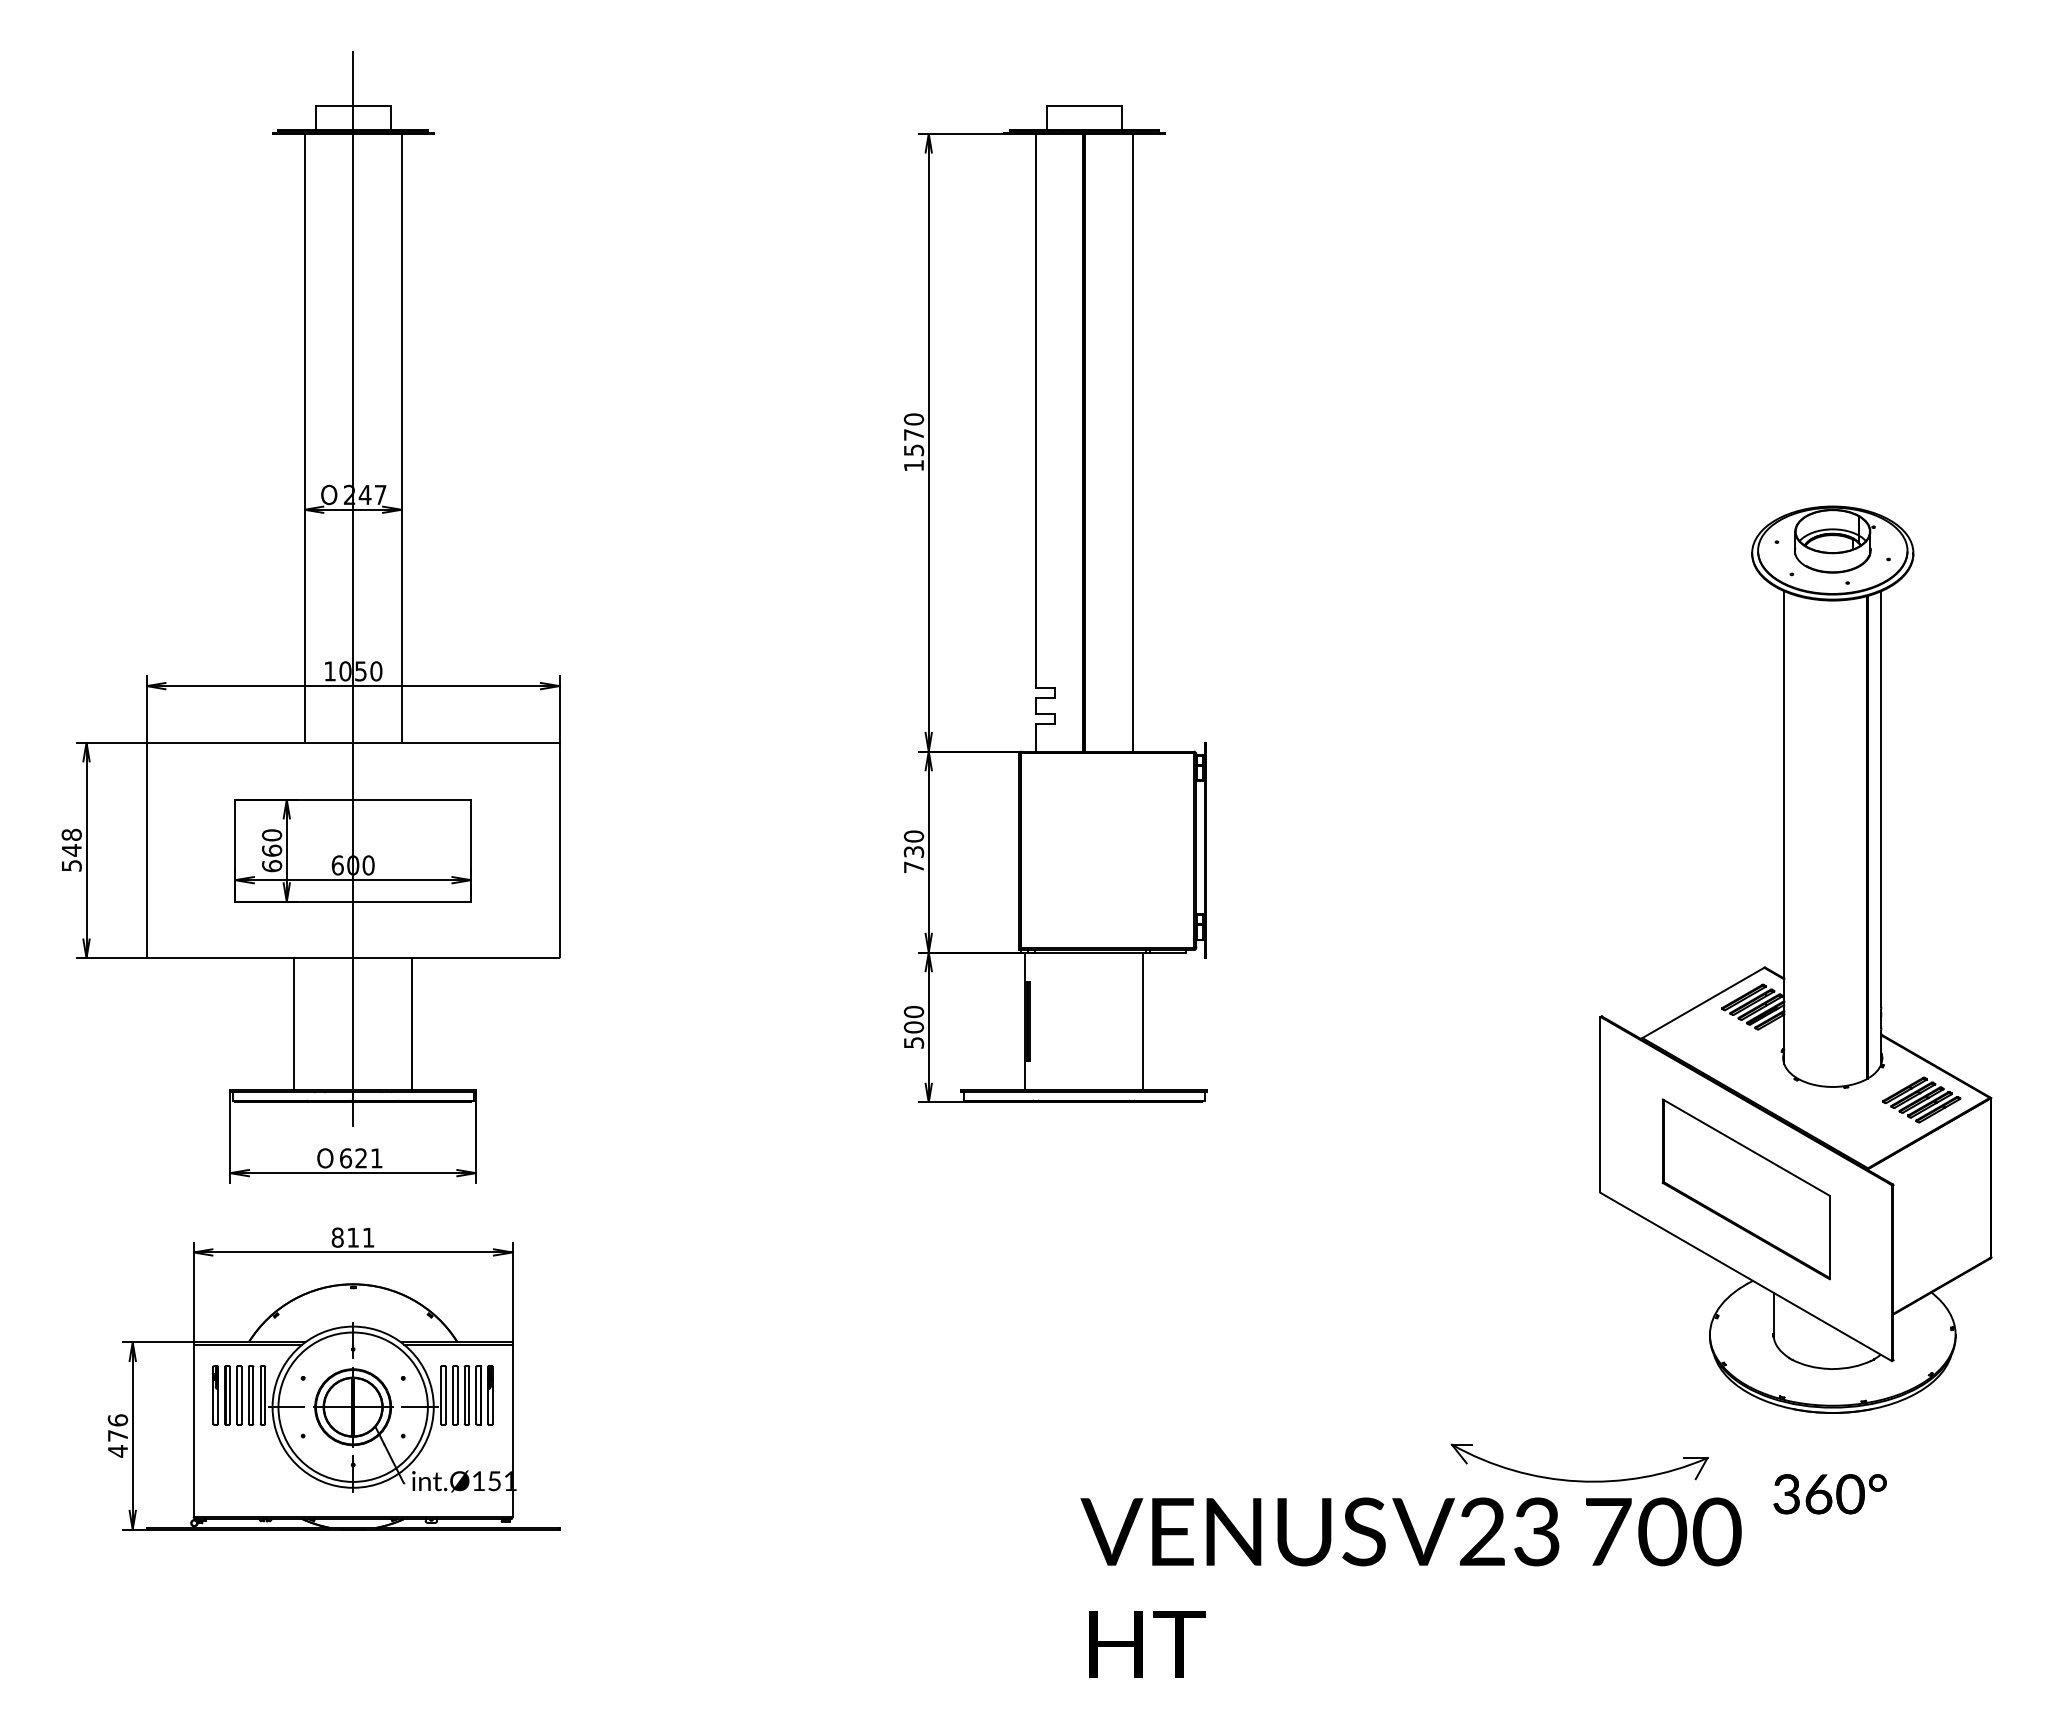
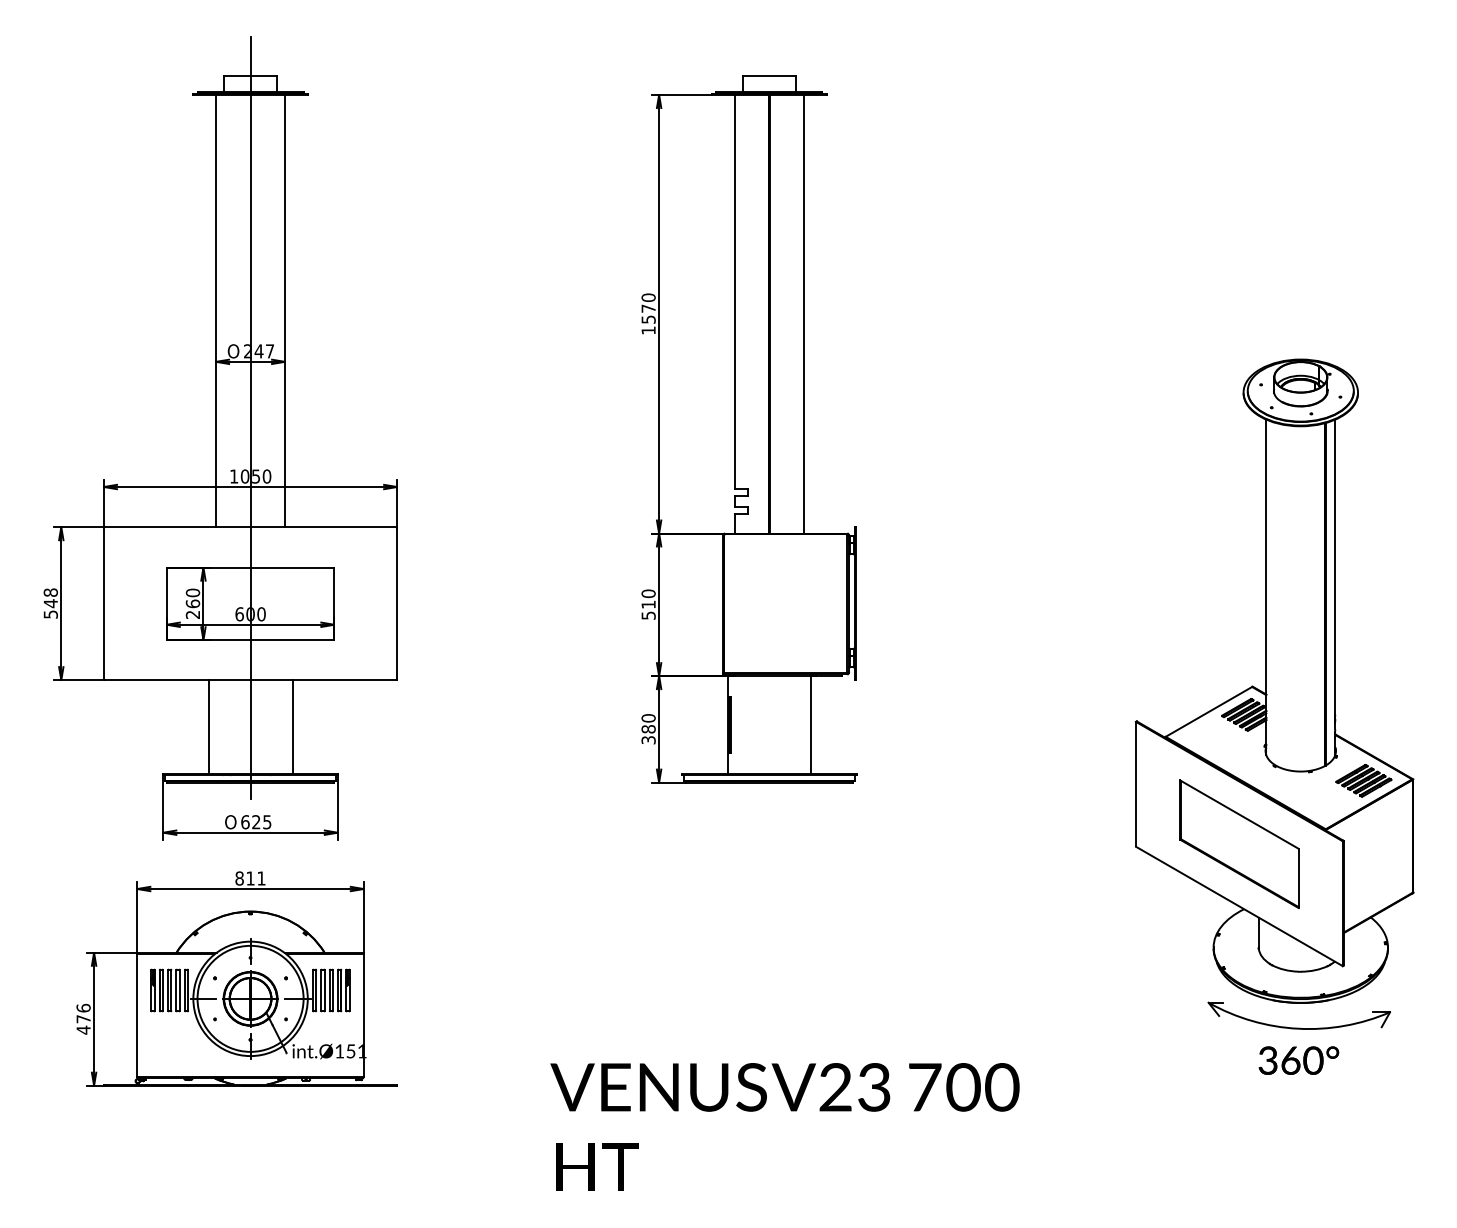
text: (913, 859) -> (648, 610), 730 -> 510
text: (272, 866) -> (193, 615), 660 -> 260
text: (913, 1034) -> (648, 734), 500 -> 380
text: (376, 1158) -> (267, 822), 621 -> 625
part: (1579, 1480) -> (1299, 1028), moved
text: (1410, 1587) -> (784, 1126), moved

